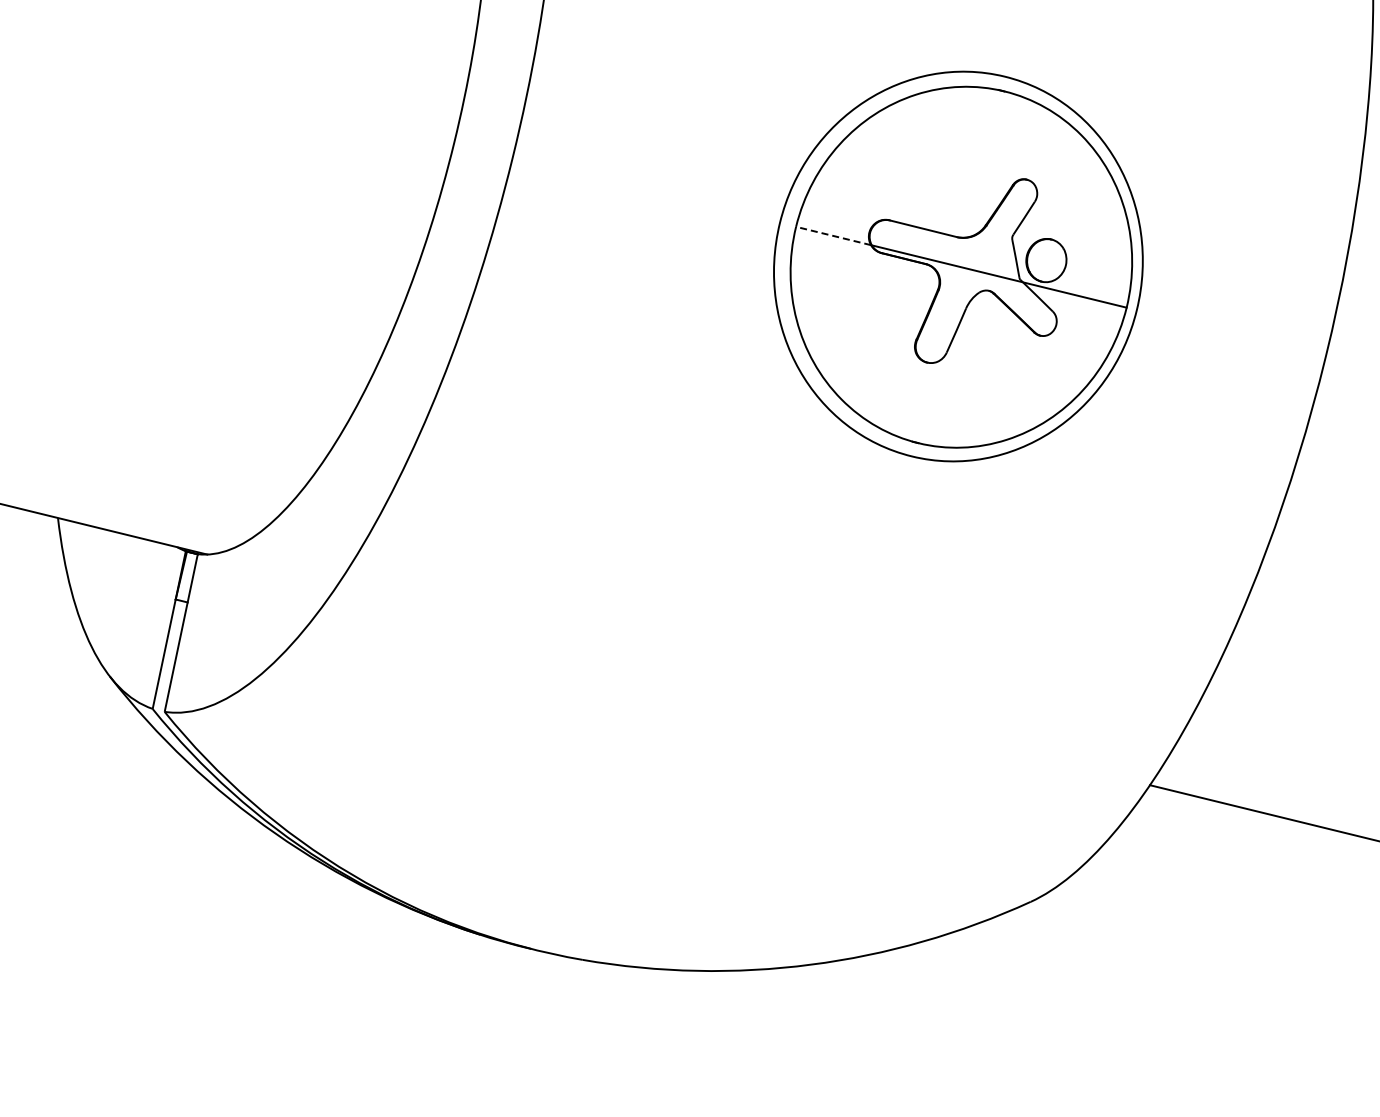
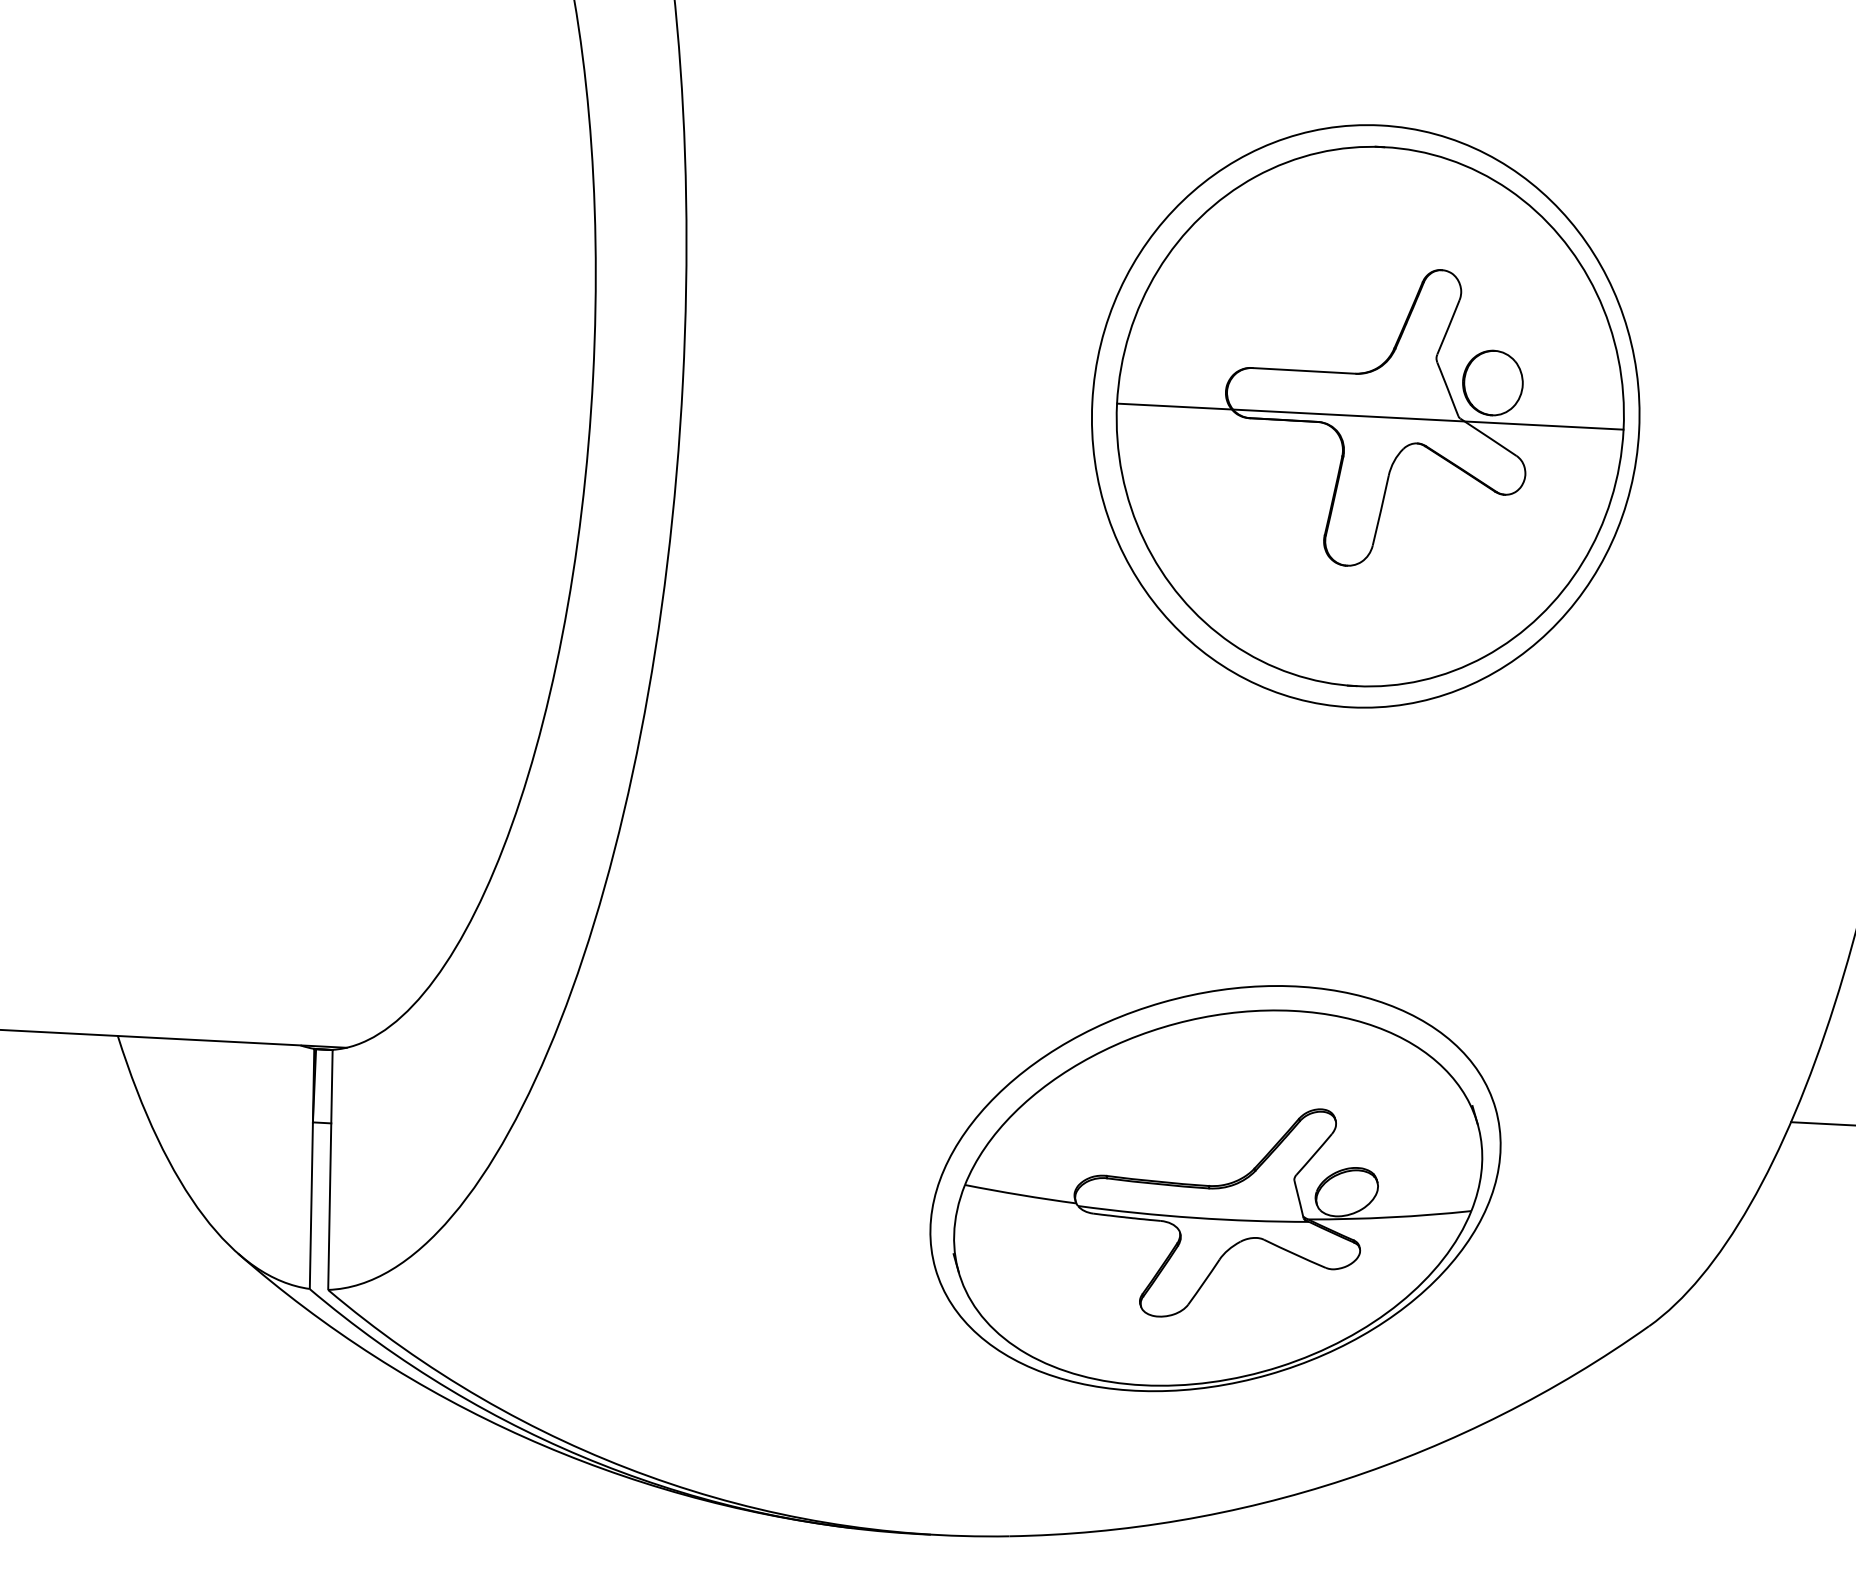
line: (833, 236) -> (1174, 407), dashed -> solid
part: (762, 756) -> (1215, 1188), added

